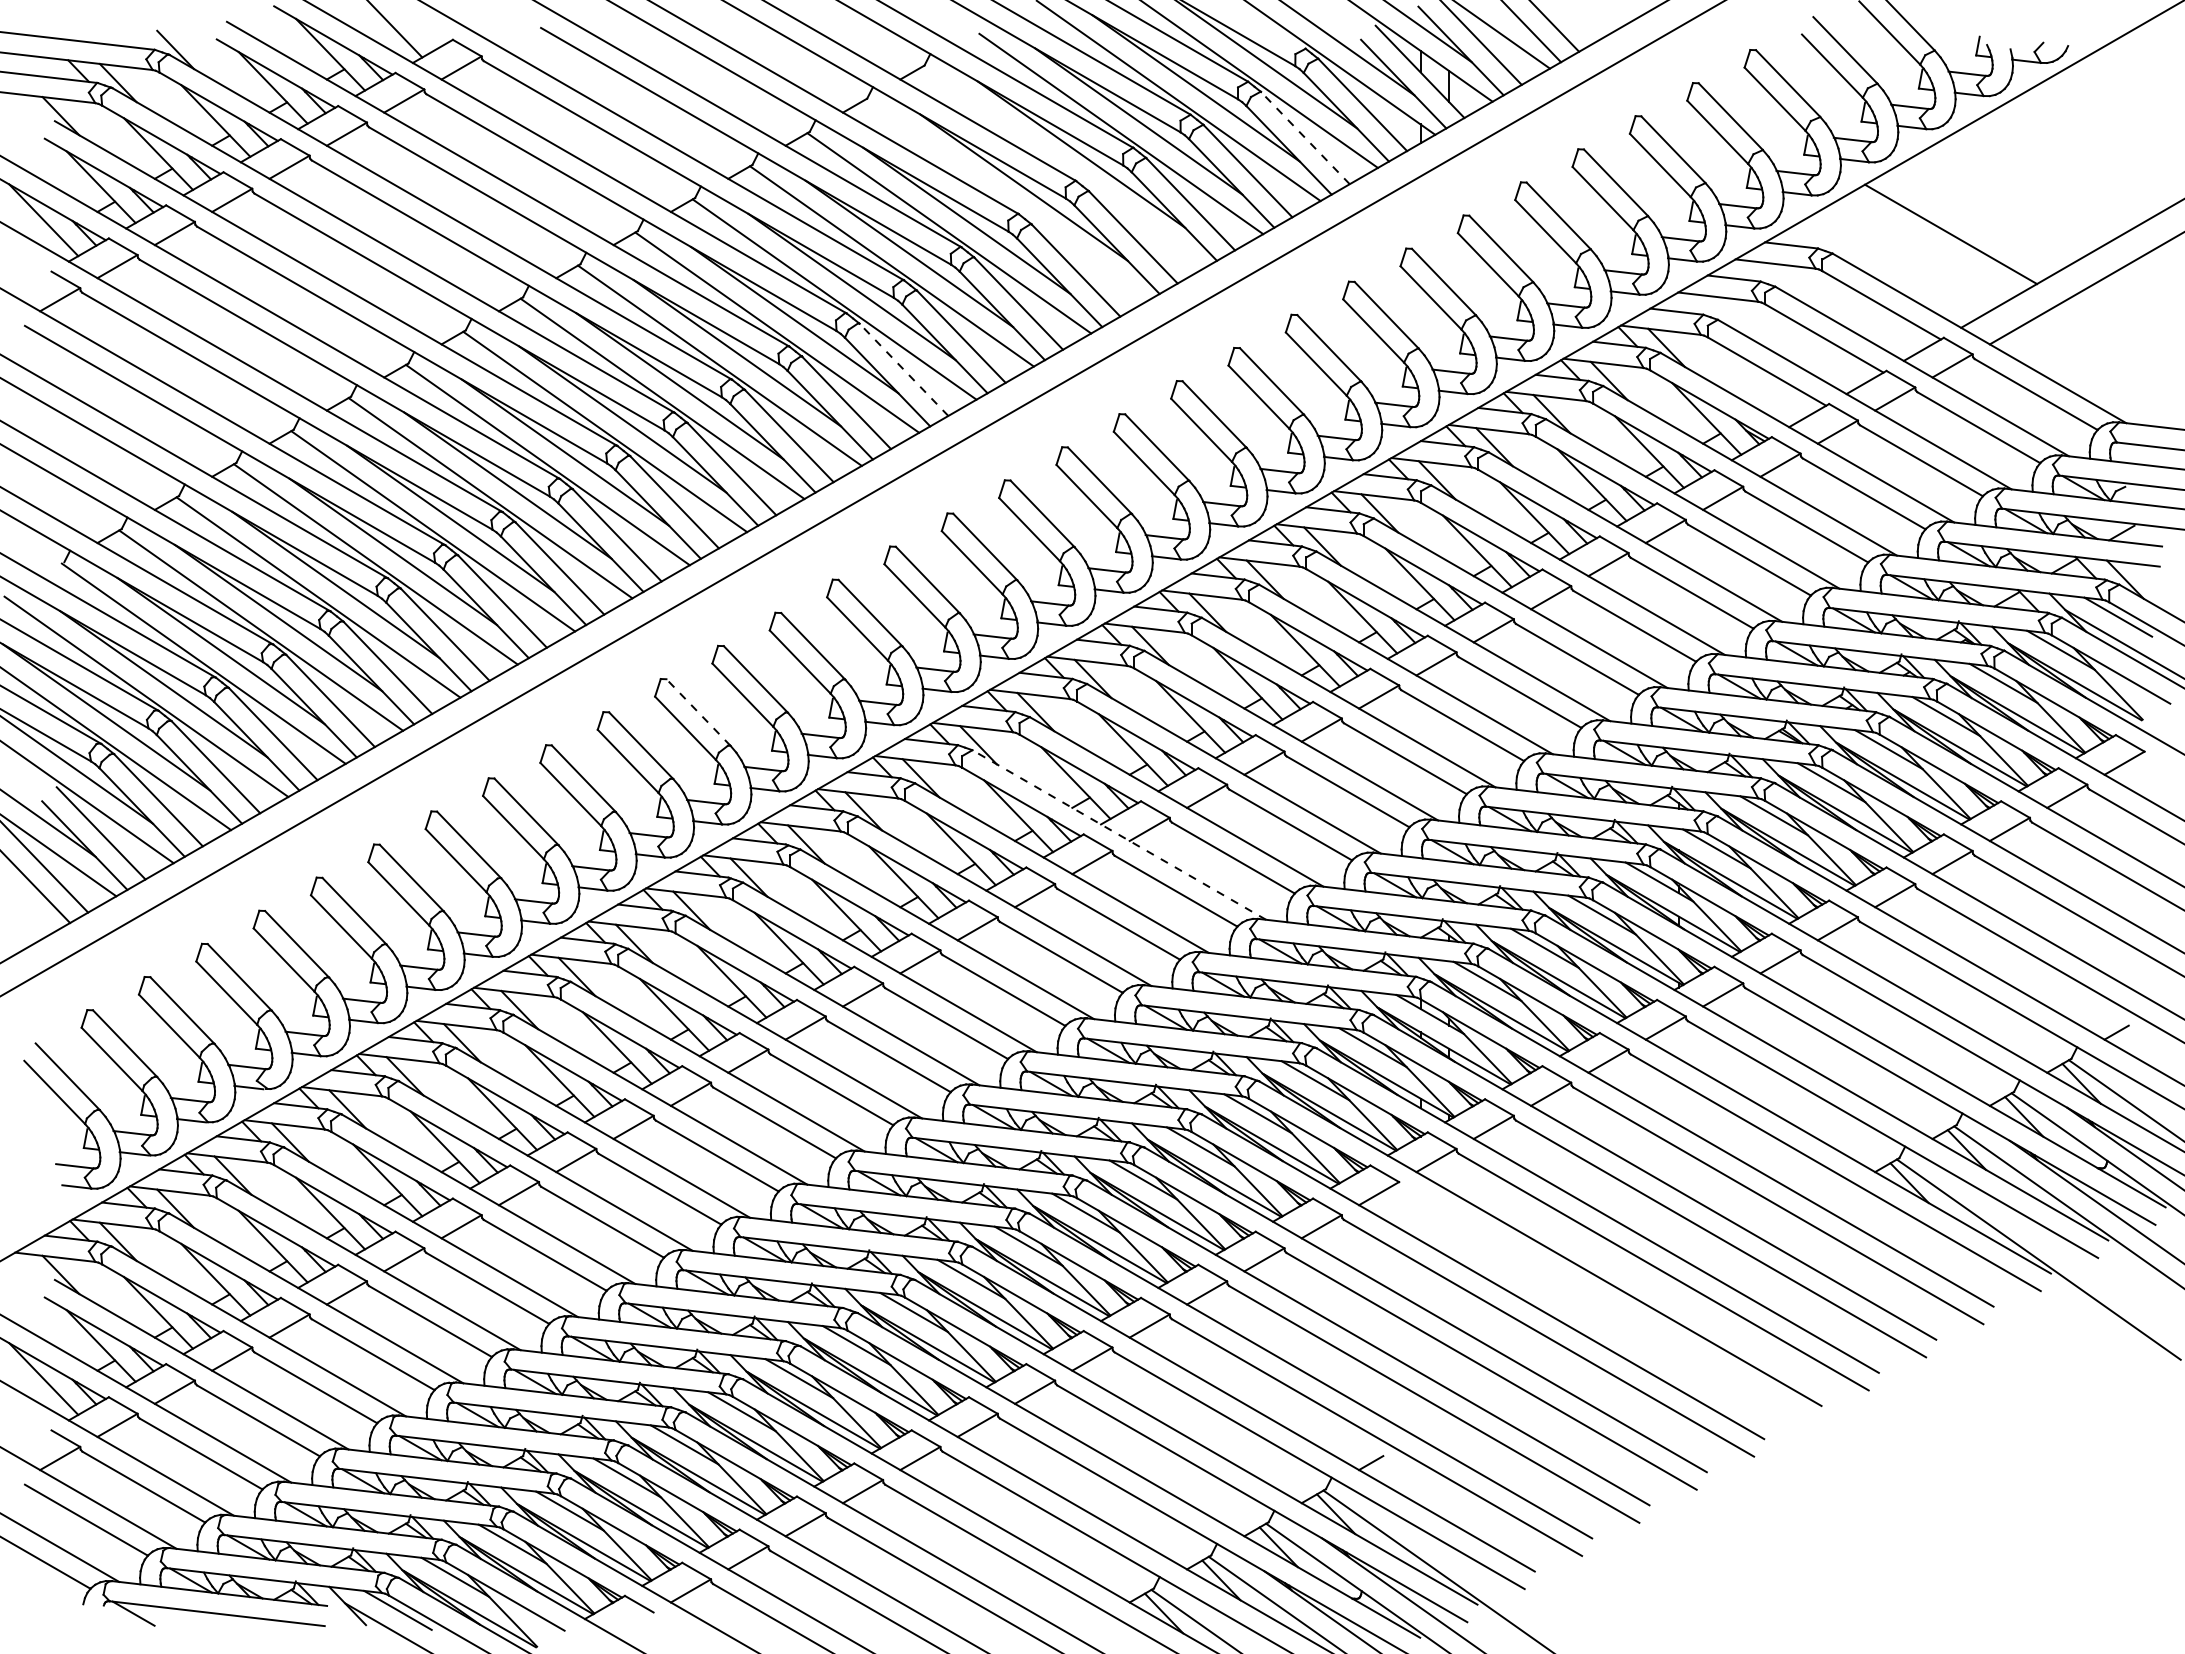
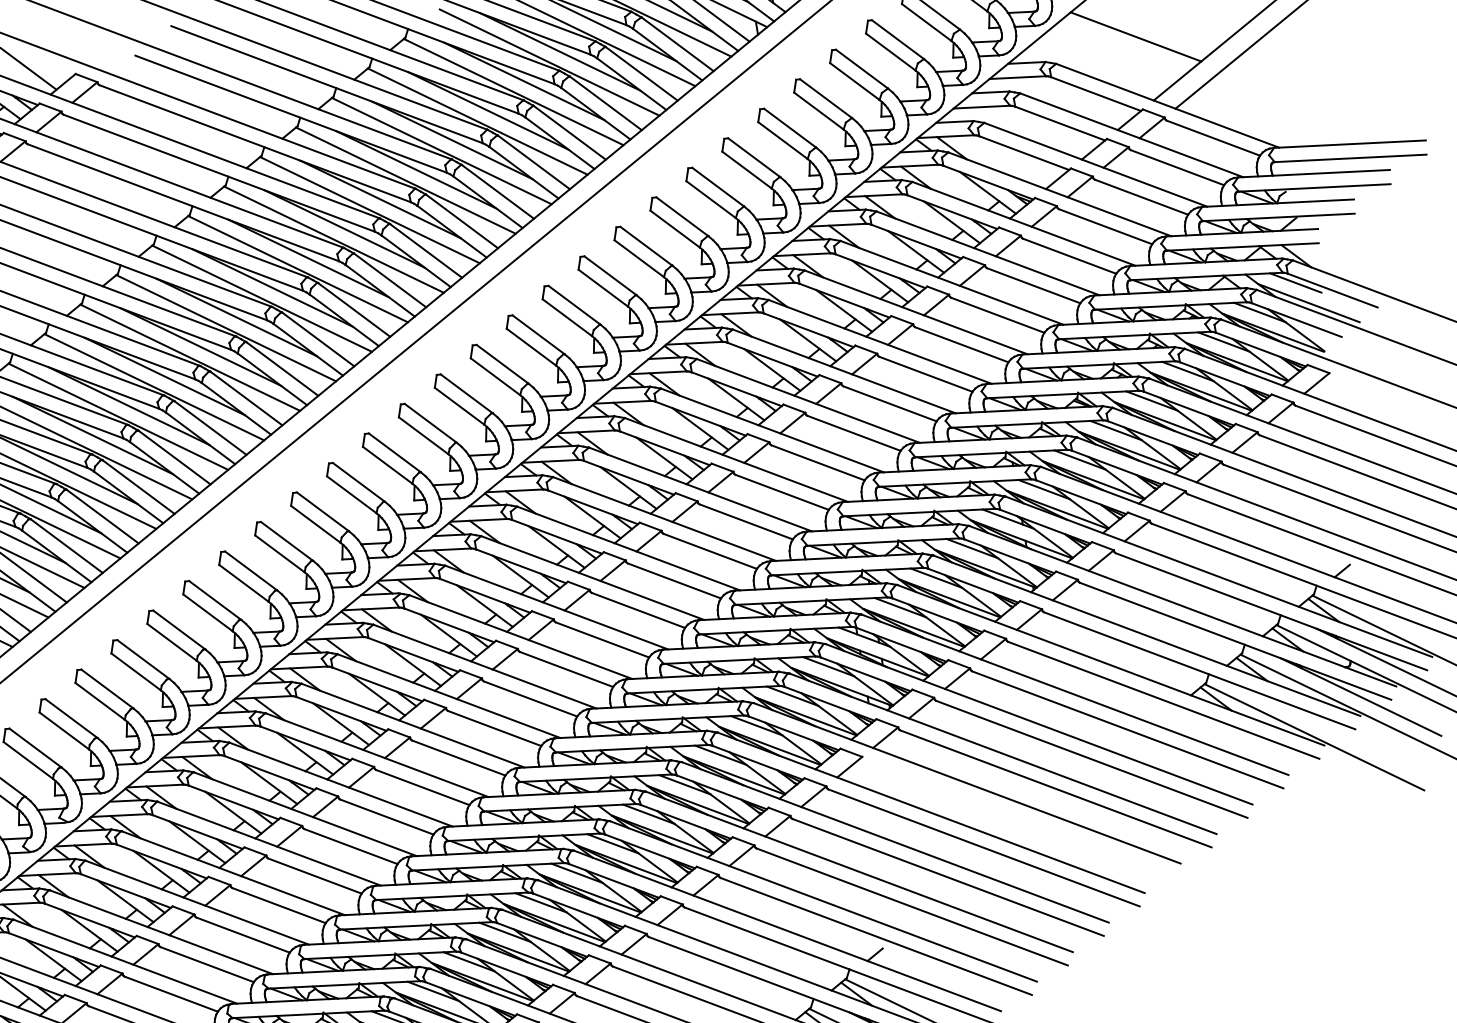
line: (1305, 137) -> (677, 43), dashed -> solid
line: (1063, 166) -> (513, 91), added
line: (1006, 200) -> (477, 121), added
line: (903, 369) -> (425, 250), dashed -> solid
line: (698, 712) -> (323, 511), dashed -> solid
line: (1119, 835) -> (628, 548), dashed -> solid

